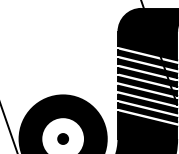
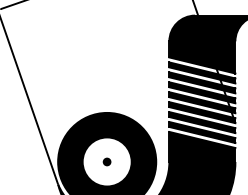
part: (62, 138) -> (106, 161), size x0.6

